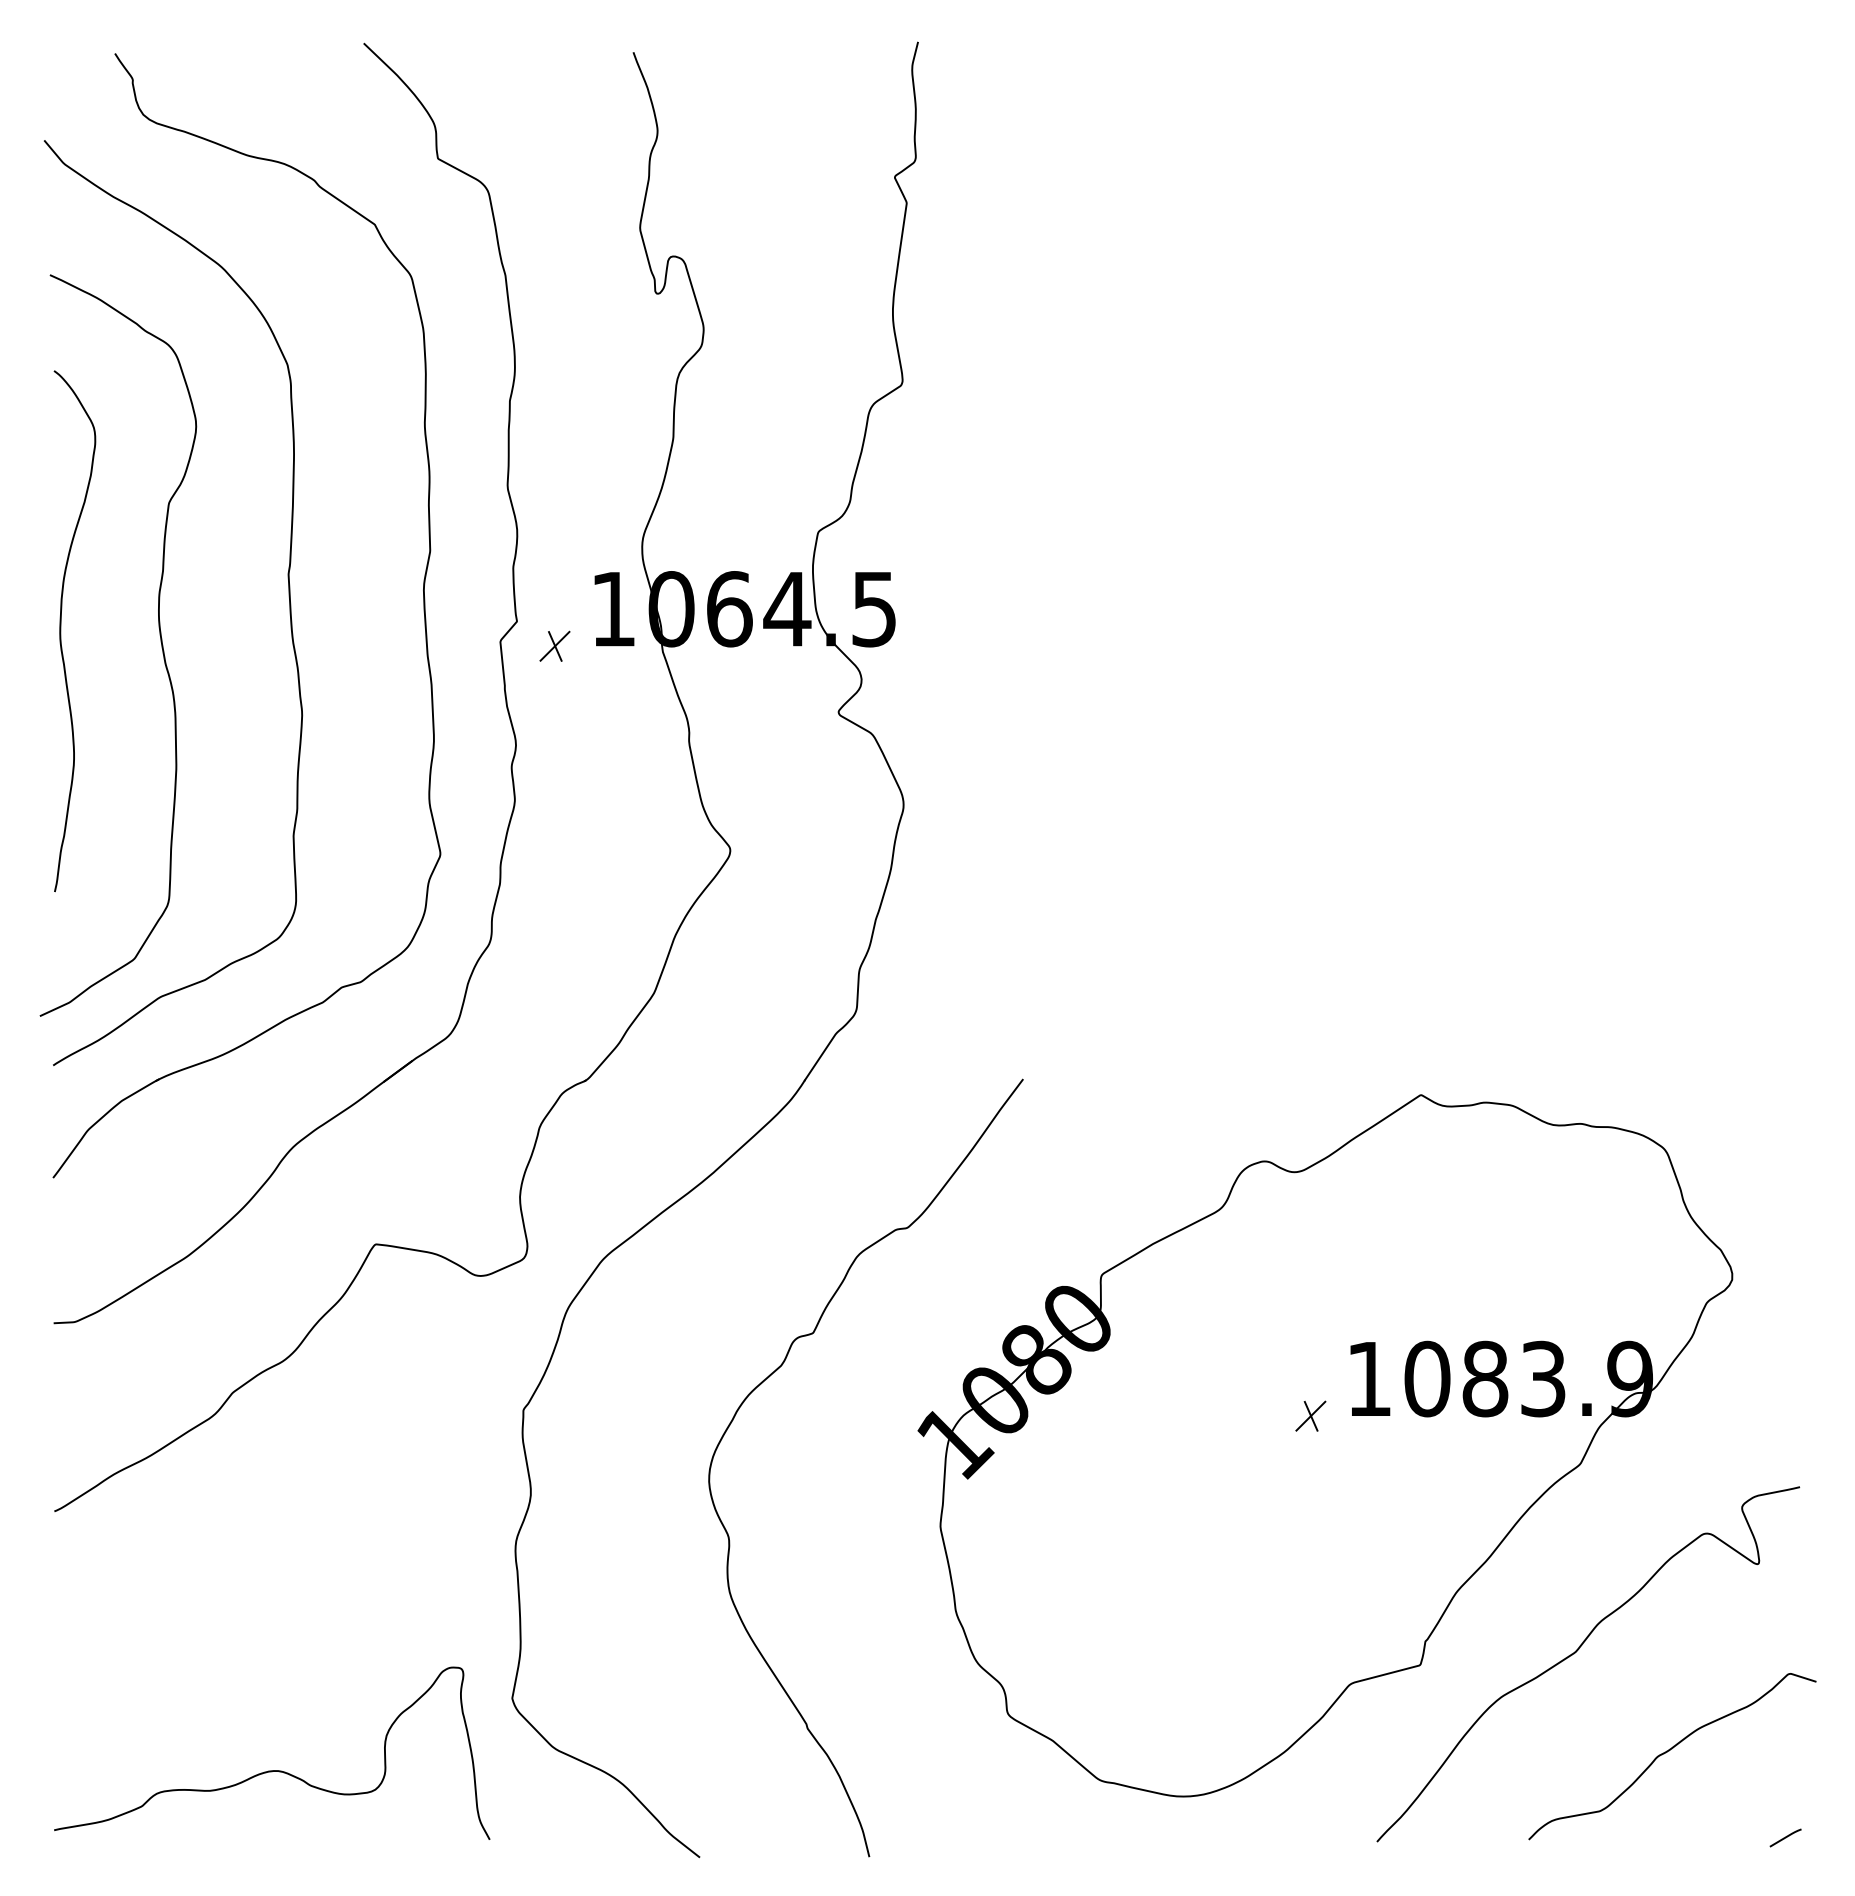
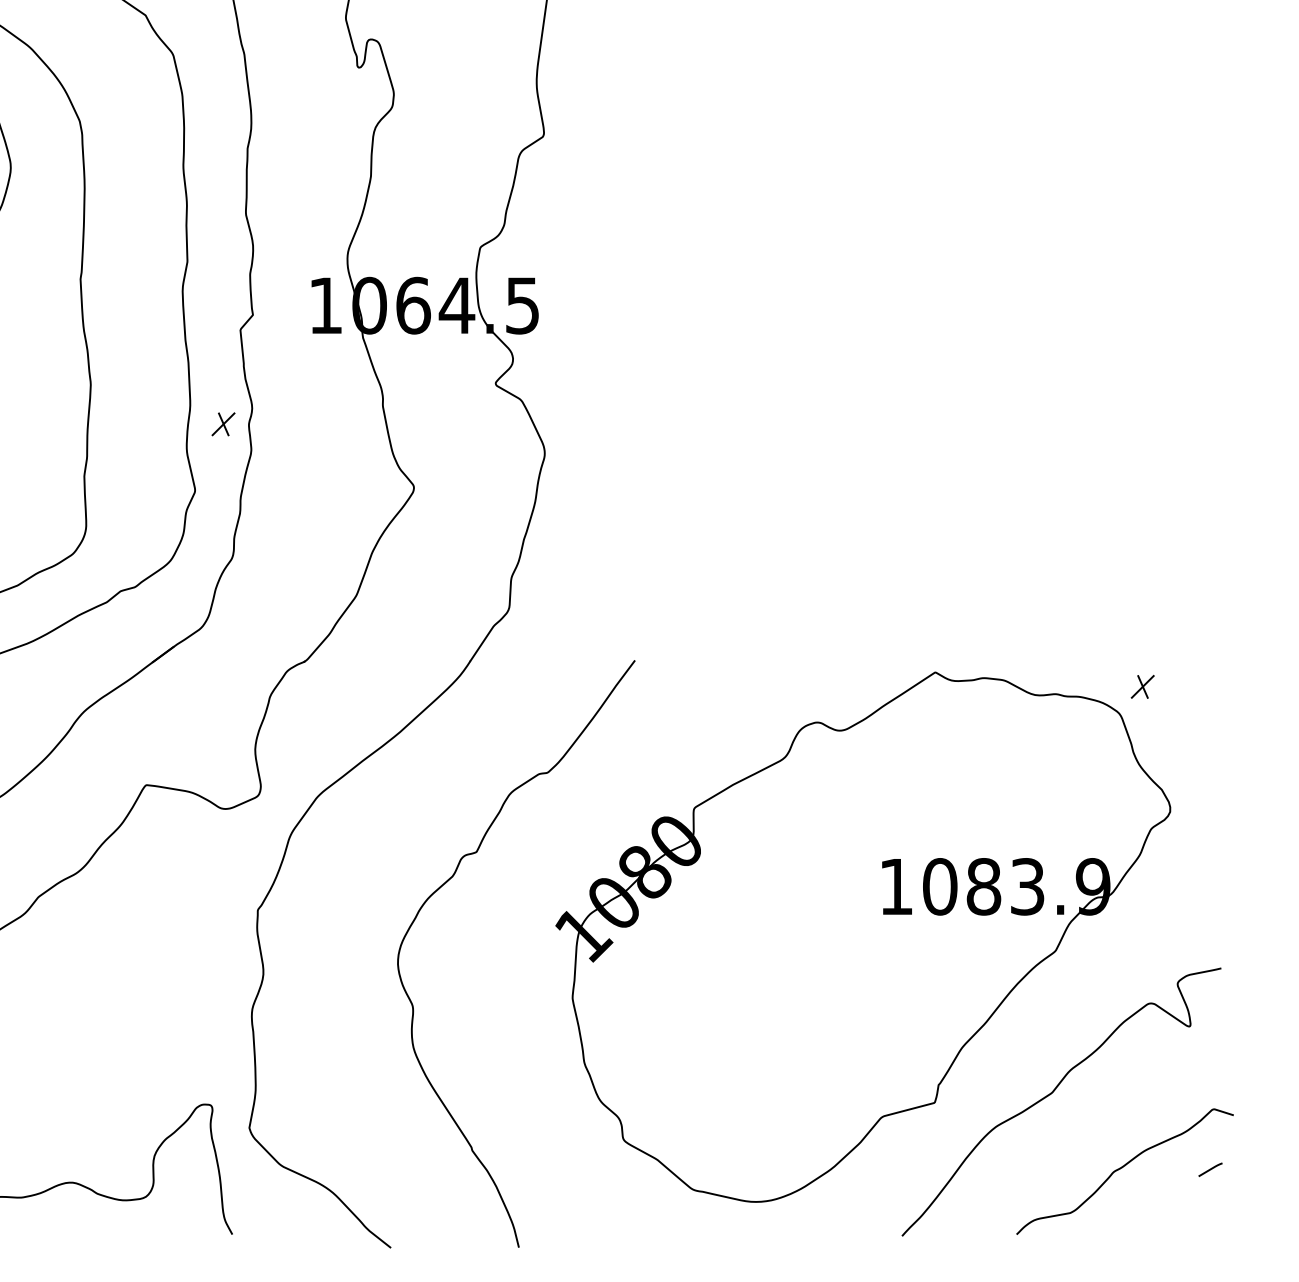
part: (554, 645) -> (223, 423), moved
part: (1310, 1415) -> (1142, 686), moved
line: (1785, 1837) -> (1210, 1169), moved

